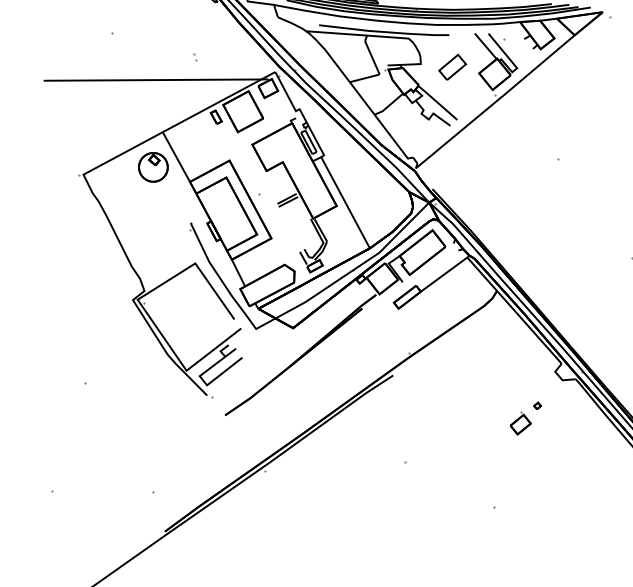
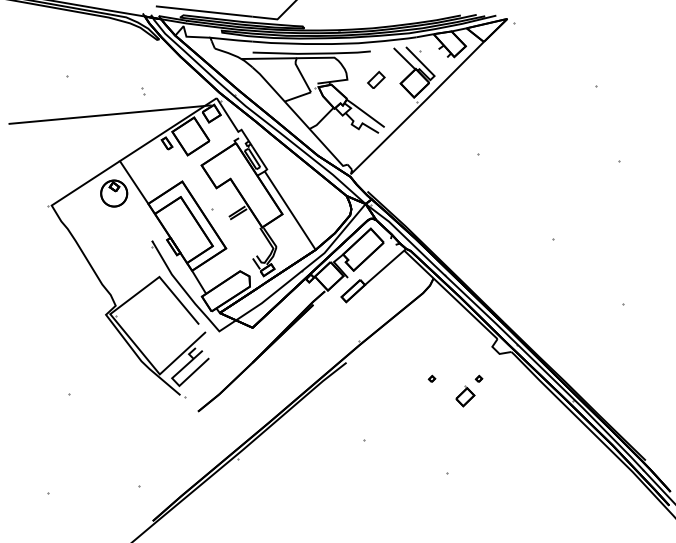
part: (452, 66) -> (376, 79), size x0.7
part: (485, 400) -> (431, 378), added

